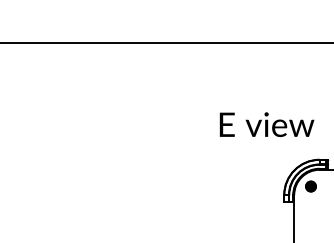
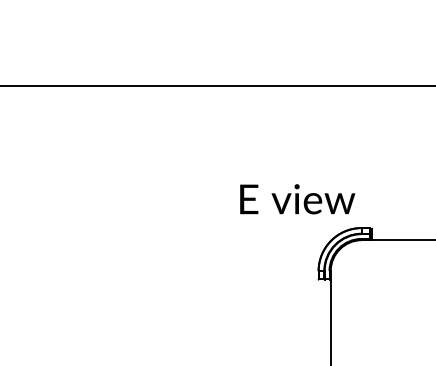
text: (266, 124) -> (297, 199), moved
part: (311, 186) -> (351, 260), removed

